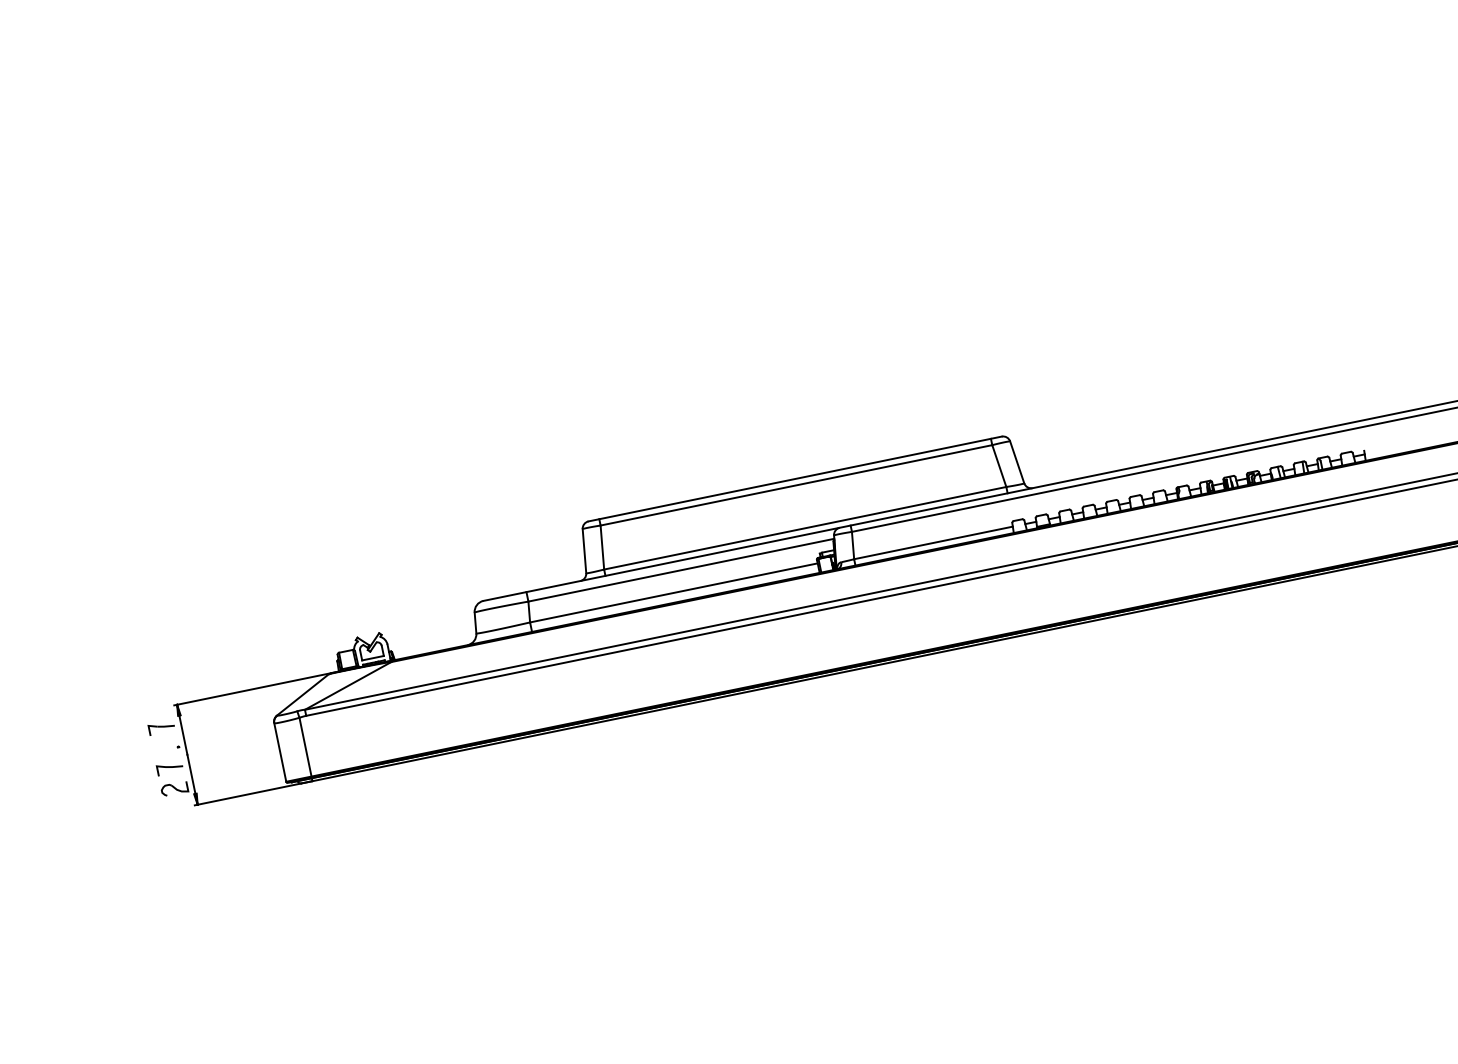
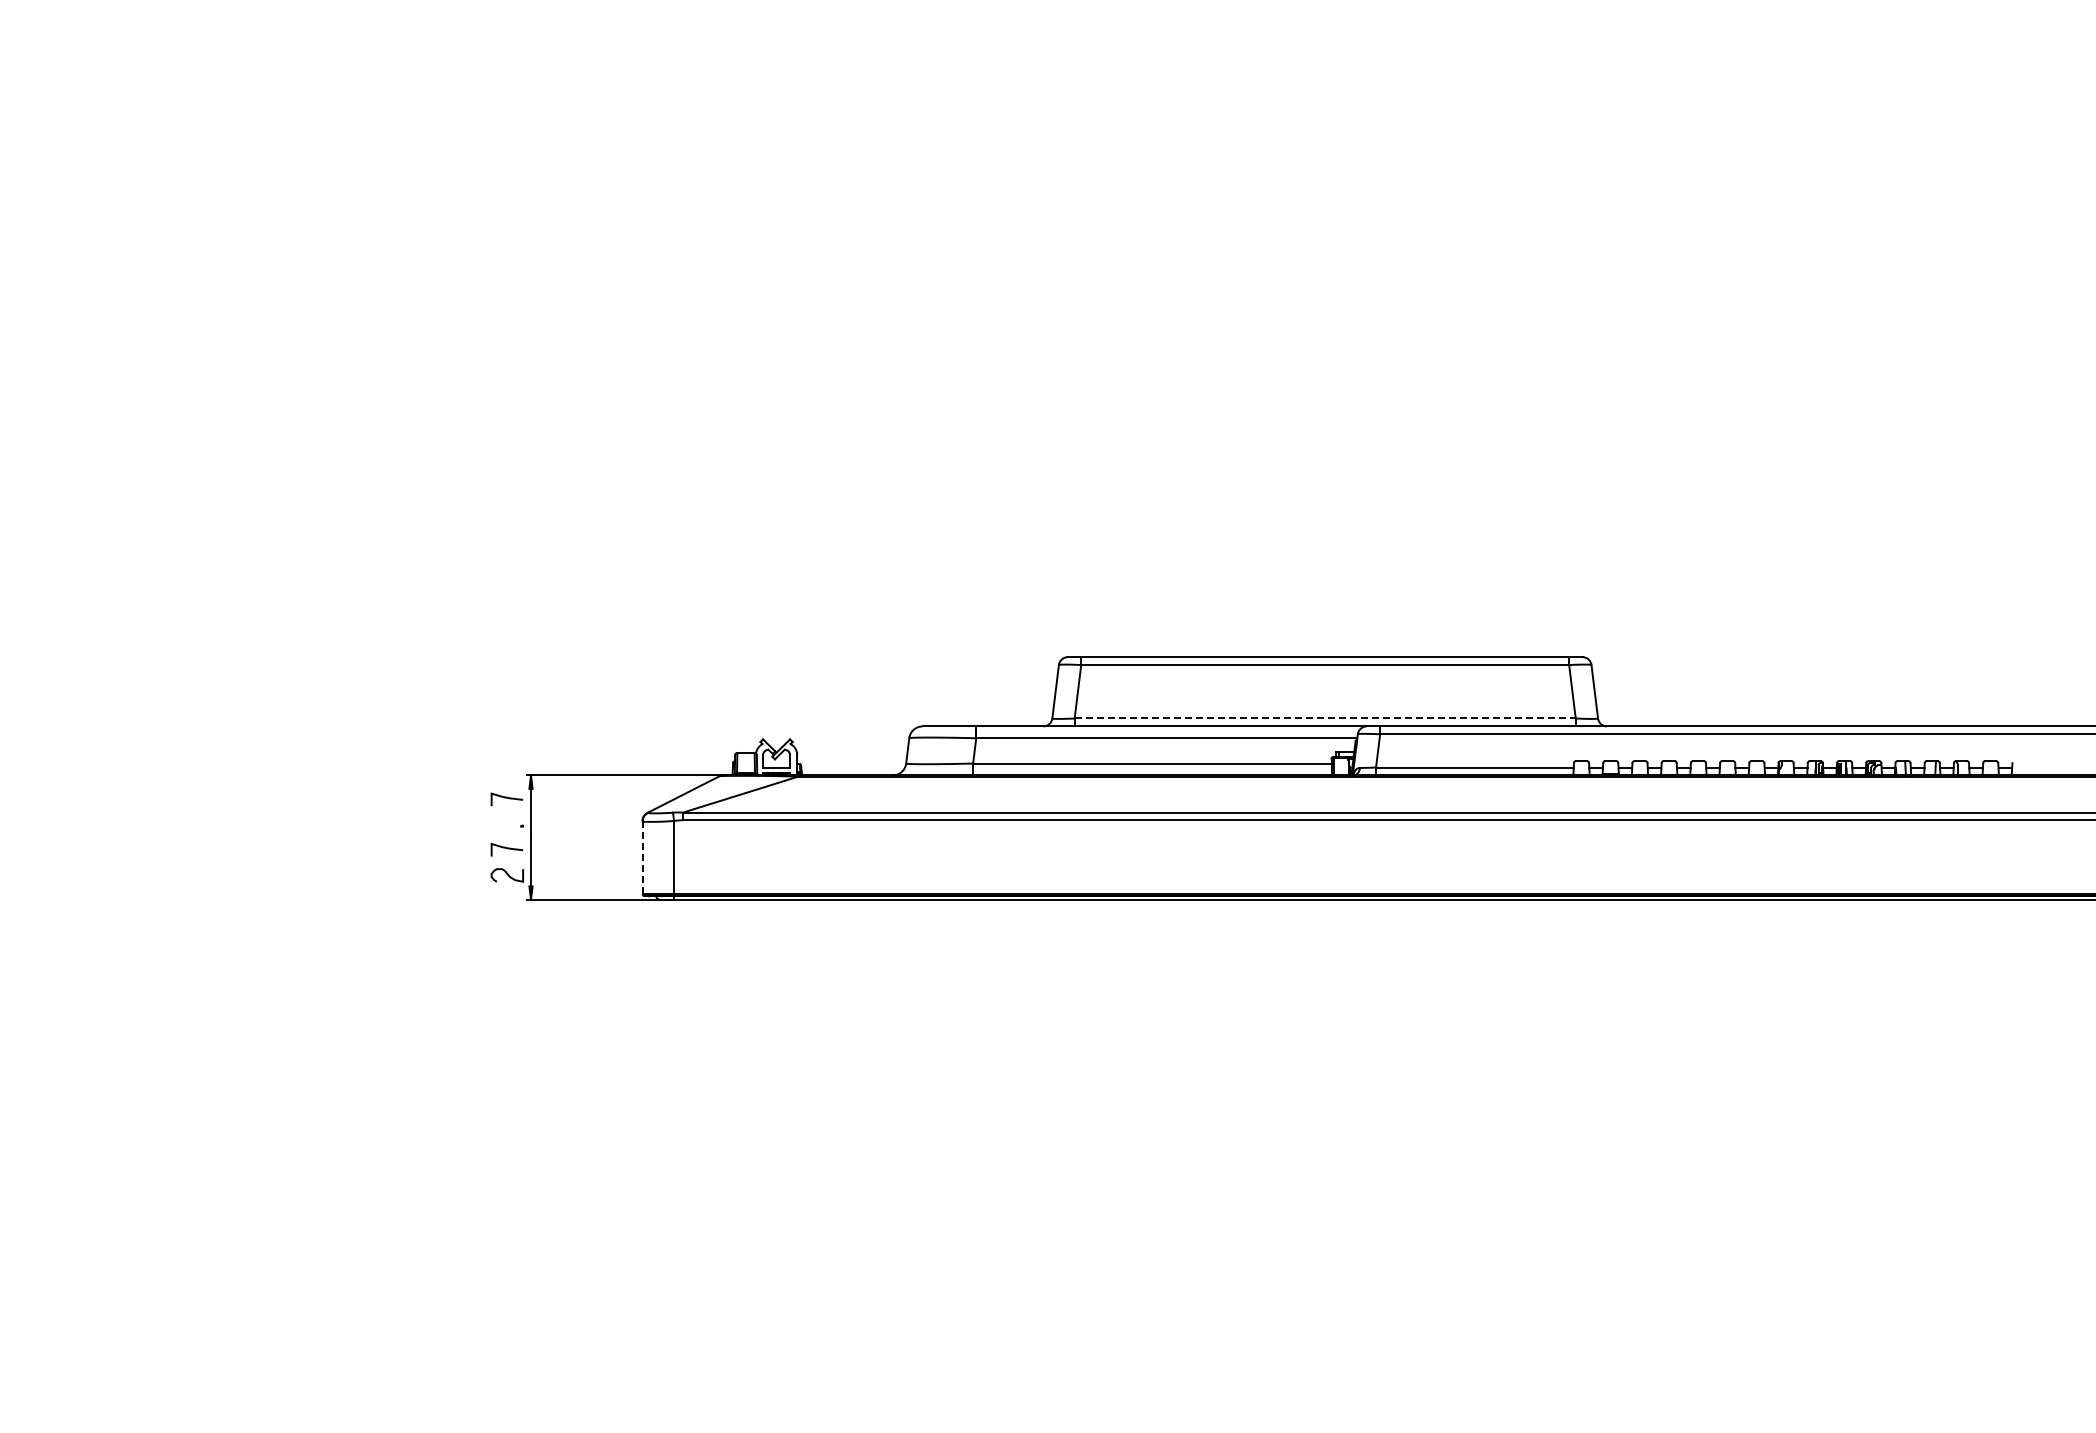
line: (805, 528) -> (1325, 718), solid -> dashed
line: (280, 752) -> (642, 857), solid -> dashed

